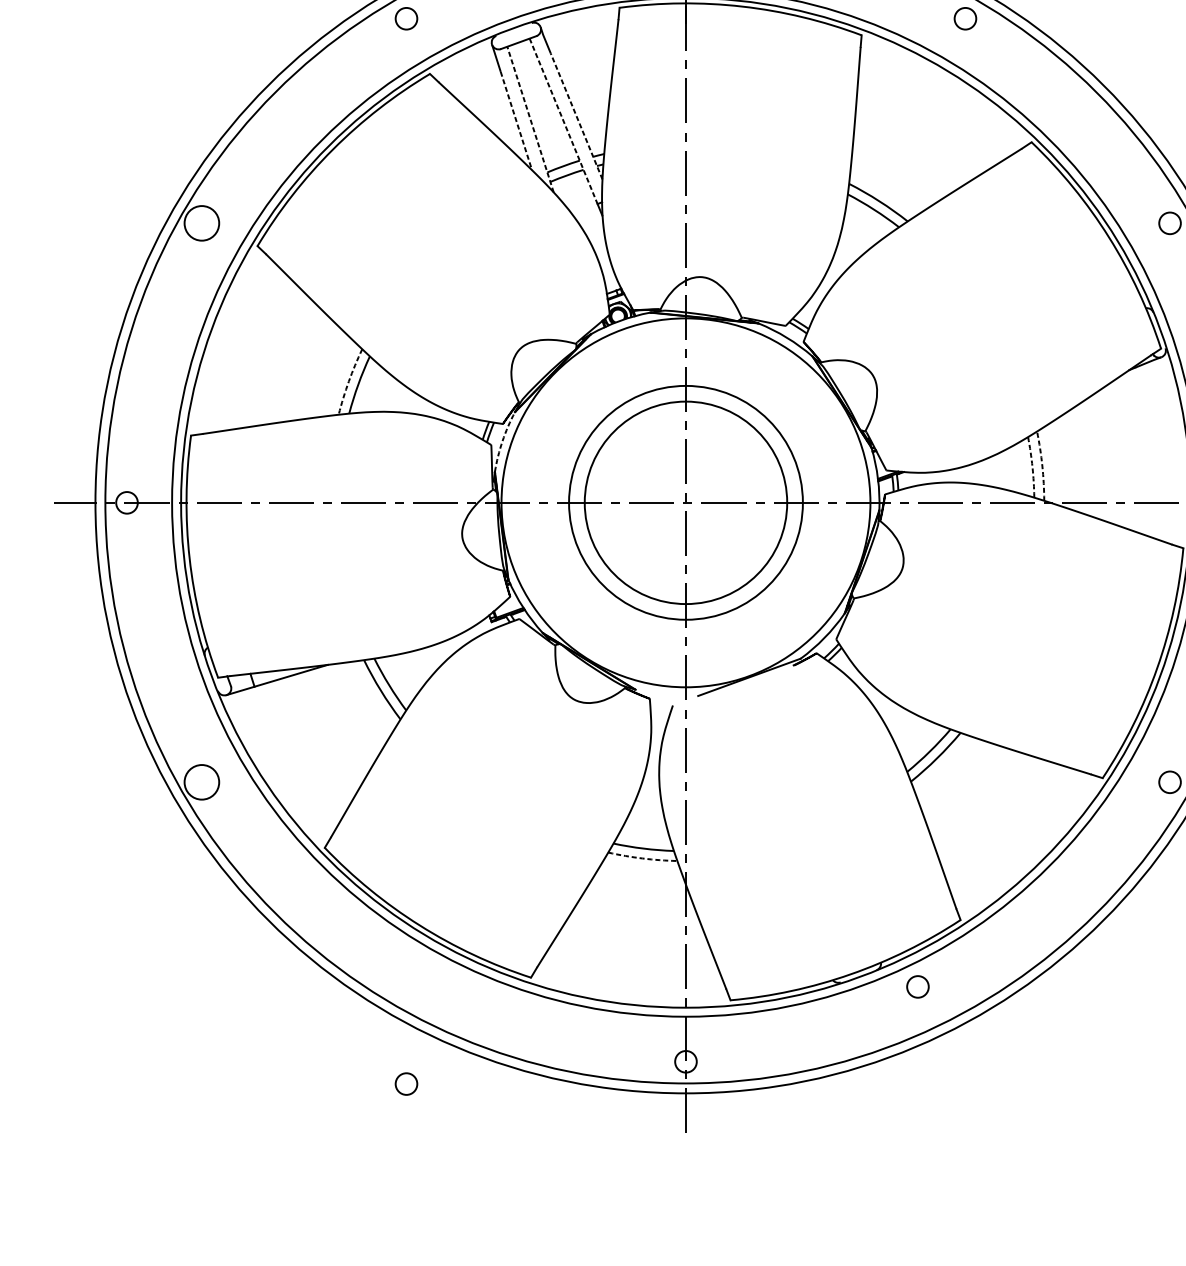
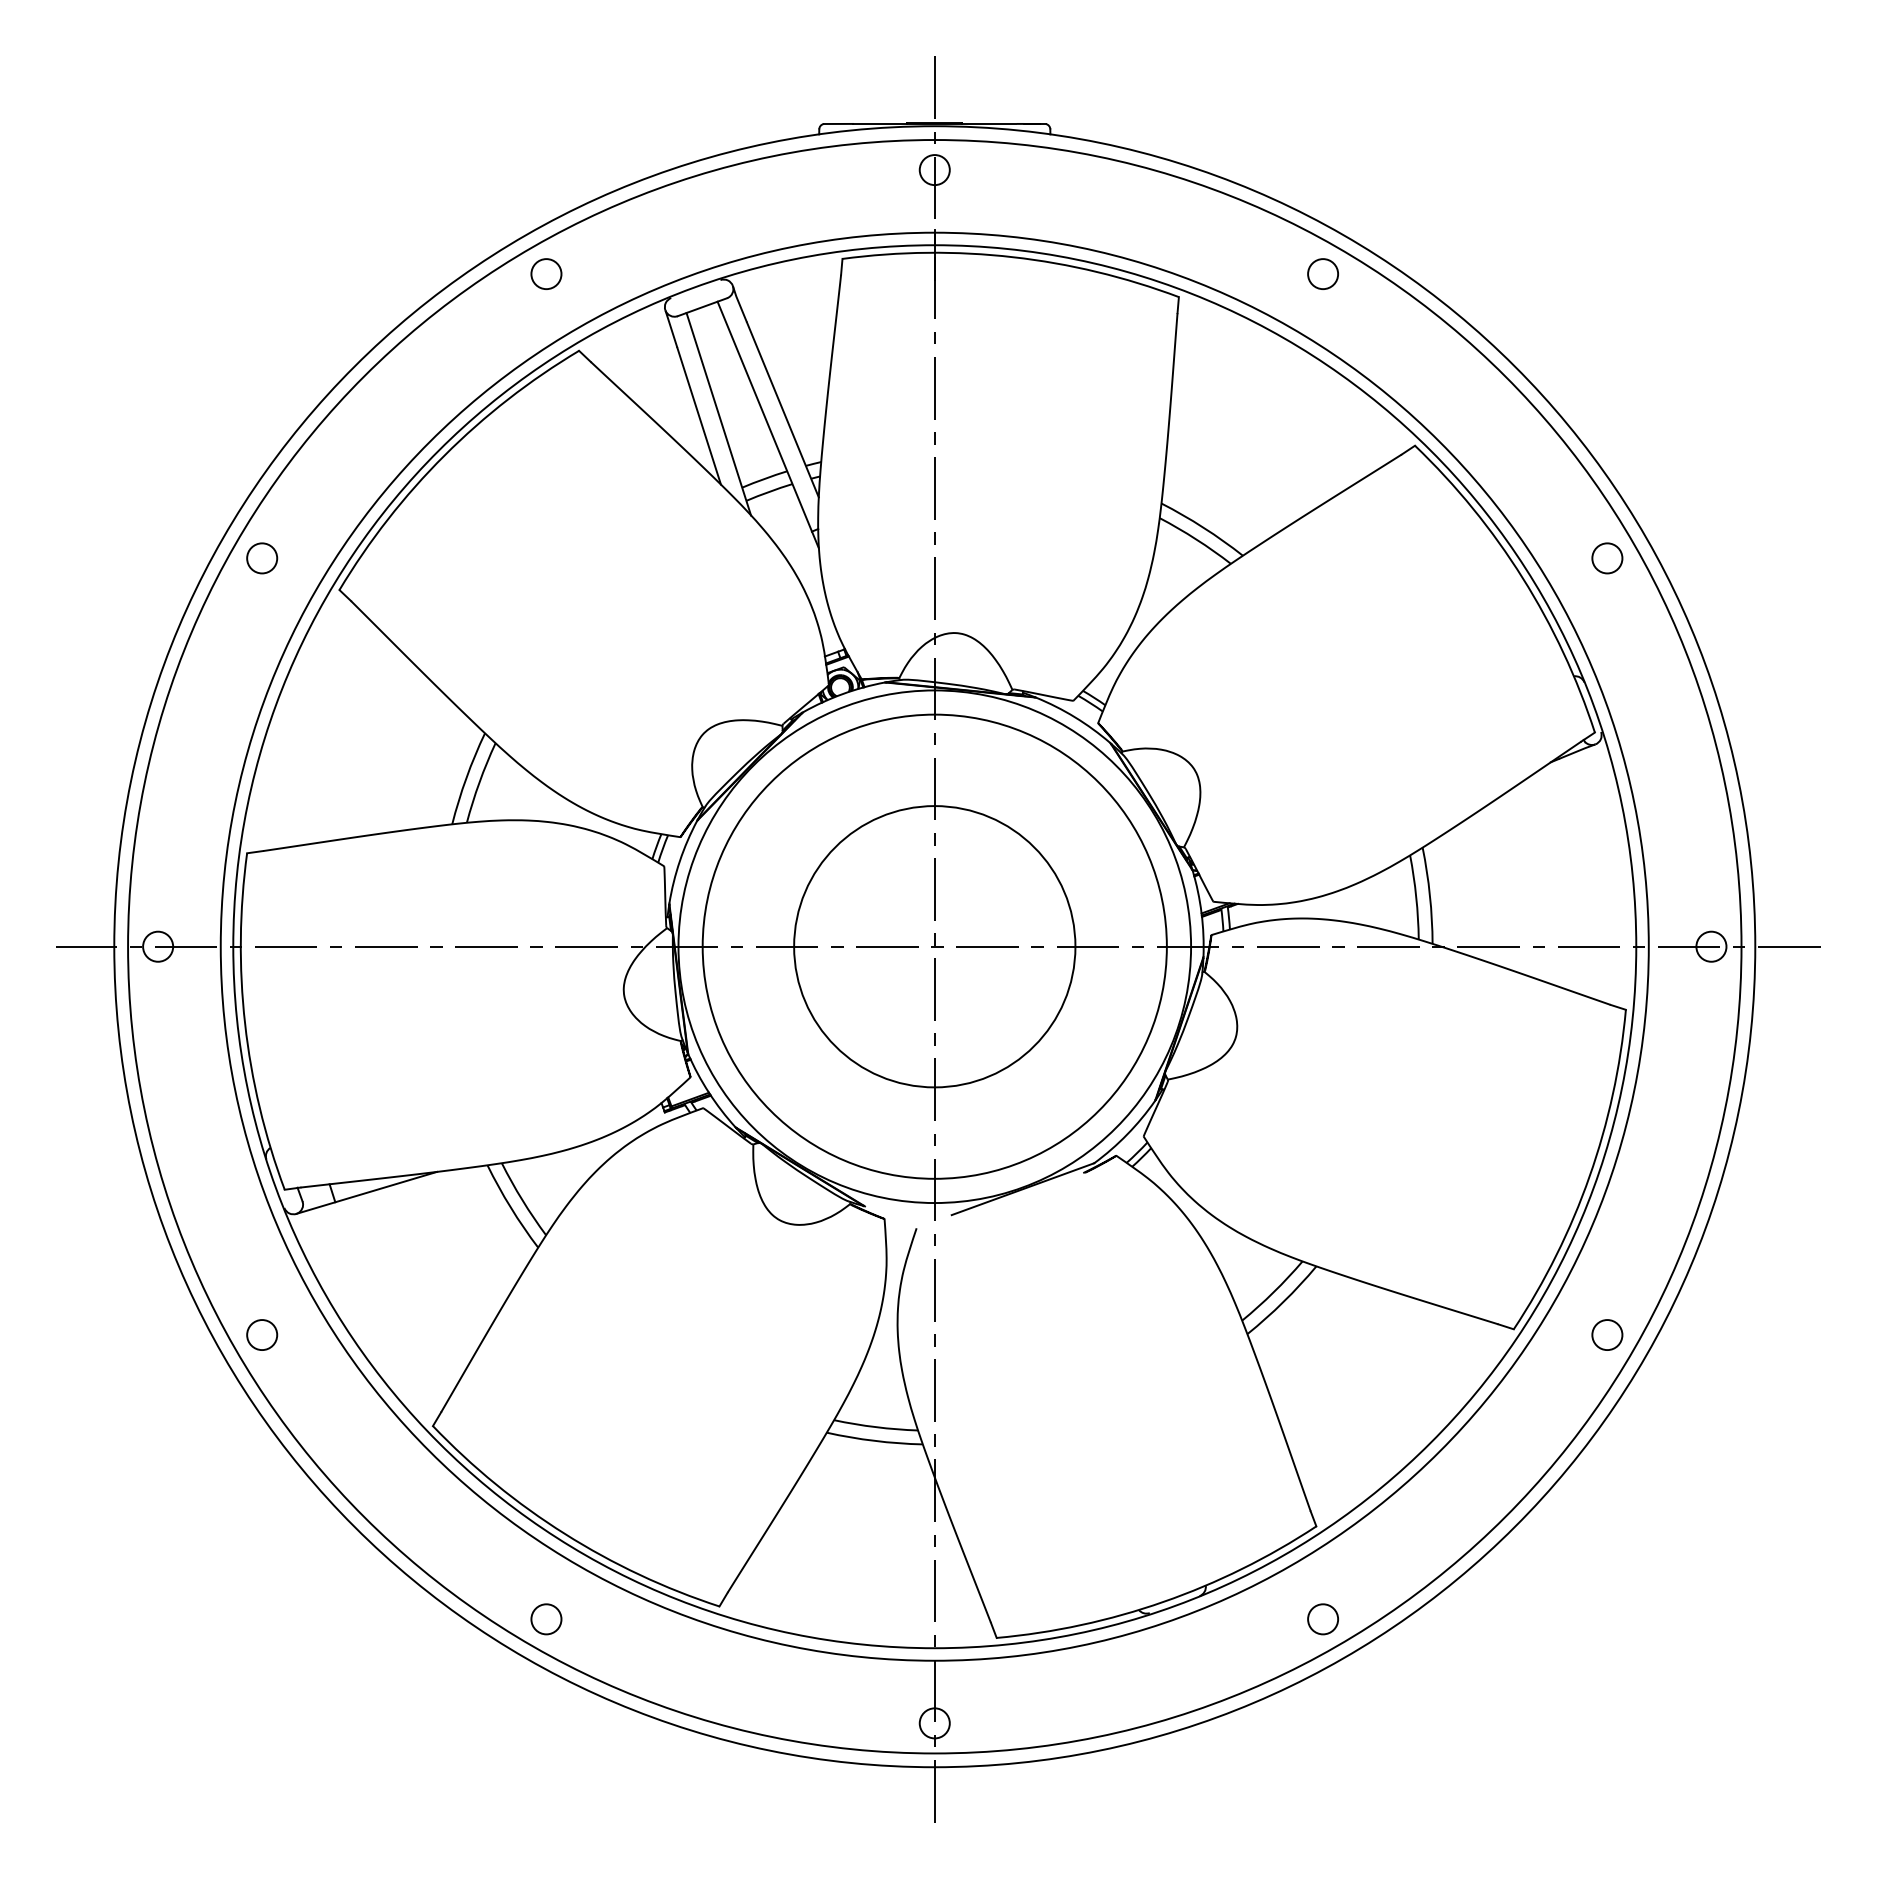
line: (576, 116) -> (782, 409), dashed -> solid
line: (530, 119) -> (718, 413), dashed -> solid
line: (516, 121) -> (699, 416), dashed -> solid
line: (563, 121) -> (764, 417), dashed -> solid
circle: (202, 223) -> (262, 558), size x0.62
arc: (348, 381) -> (466, 778), dashed -> solid
arc: (502, 441) -> (679, 861), dashed -> solid
arc: (1042, 465) -> (1429, 895), dashed -> solid
arc: (1032, 467) -> (1416, 897), dashed -> solid
circle: (685, 502) -> (934, 946), size x1.43
circle: (202, 782) -> (262, 1335), size x0.62
arc: (642, 858) -> (874, 1440), dashed -> solid
circle: (917, 987) -> (1322, 1619), moved
circle: (406, 1084) -> (546, 1619), moved

